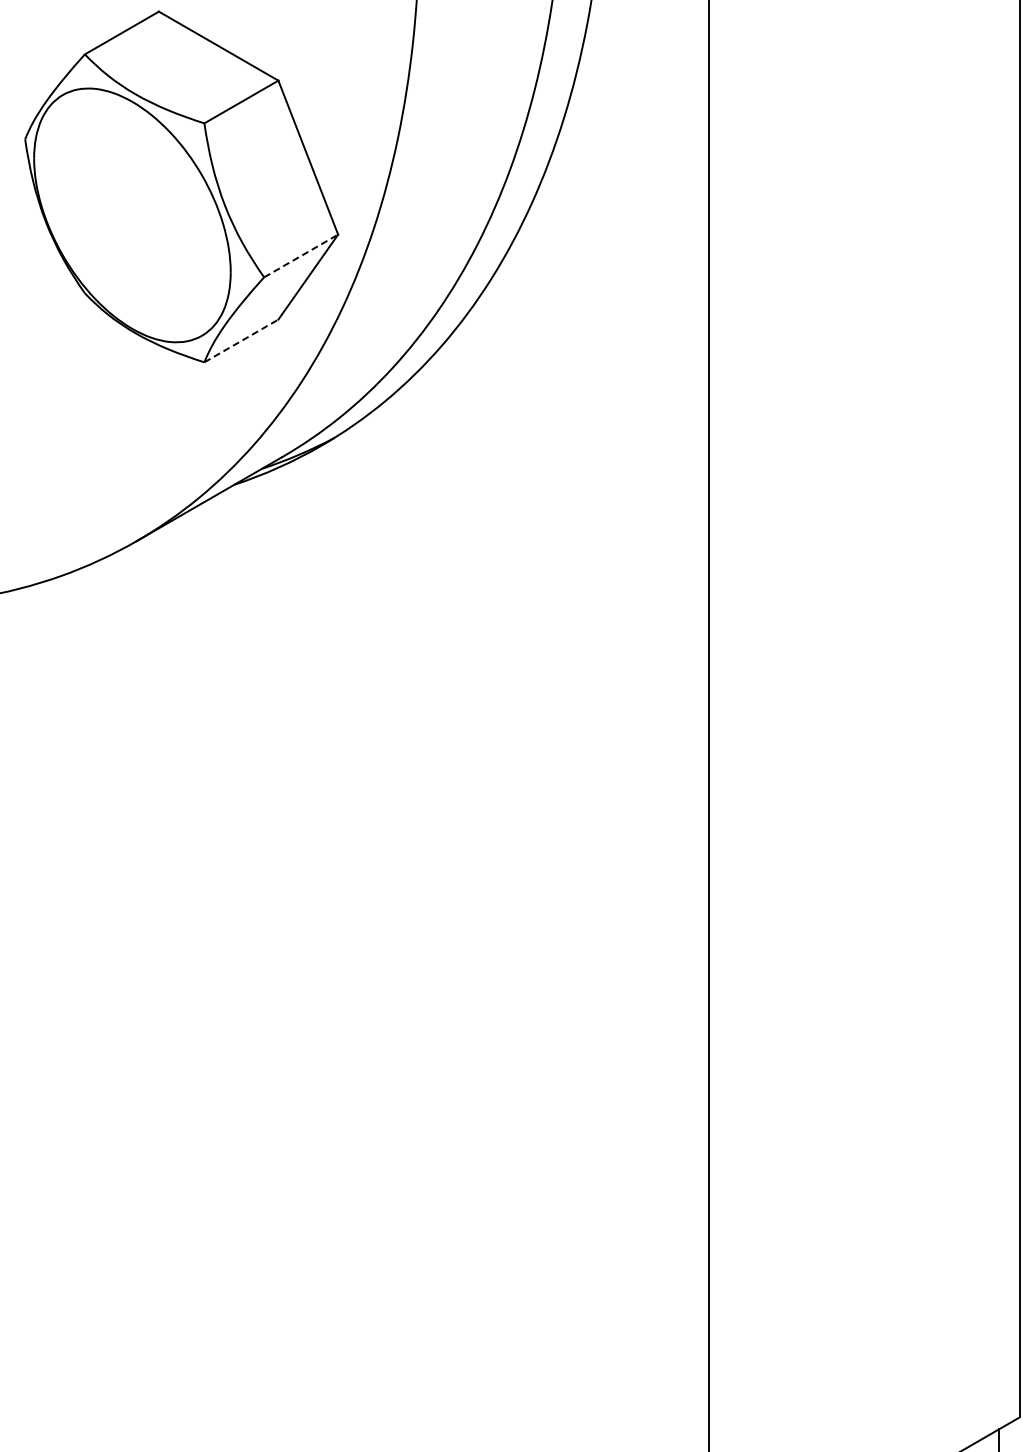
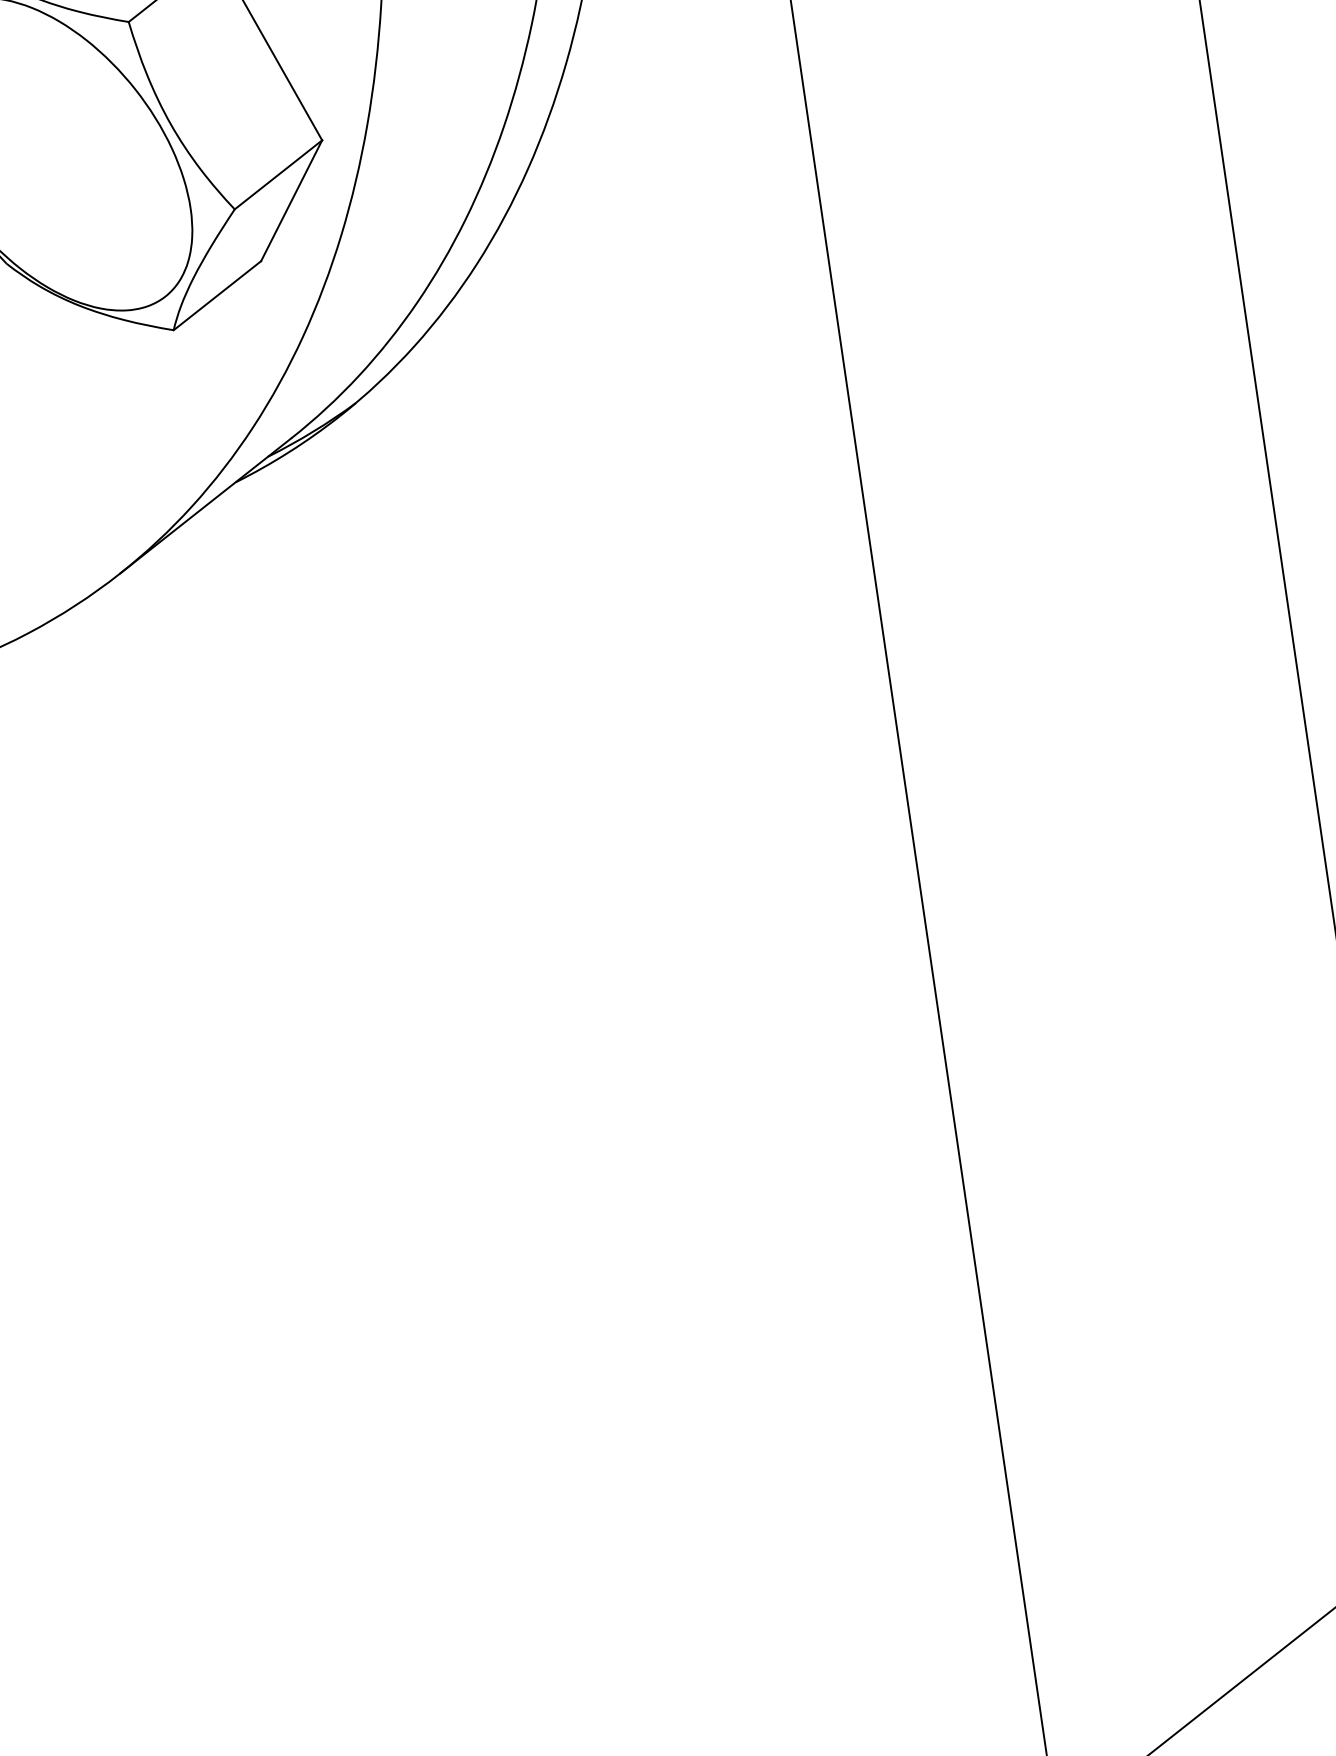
line: (301, 255) -> (278, 174), dashed -> solid
line: (241, 340) -> (217, 295), dashed -> solid

